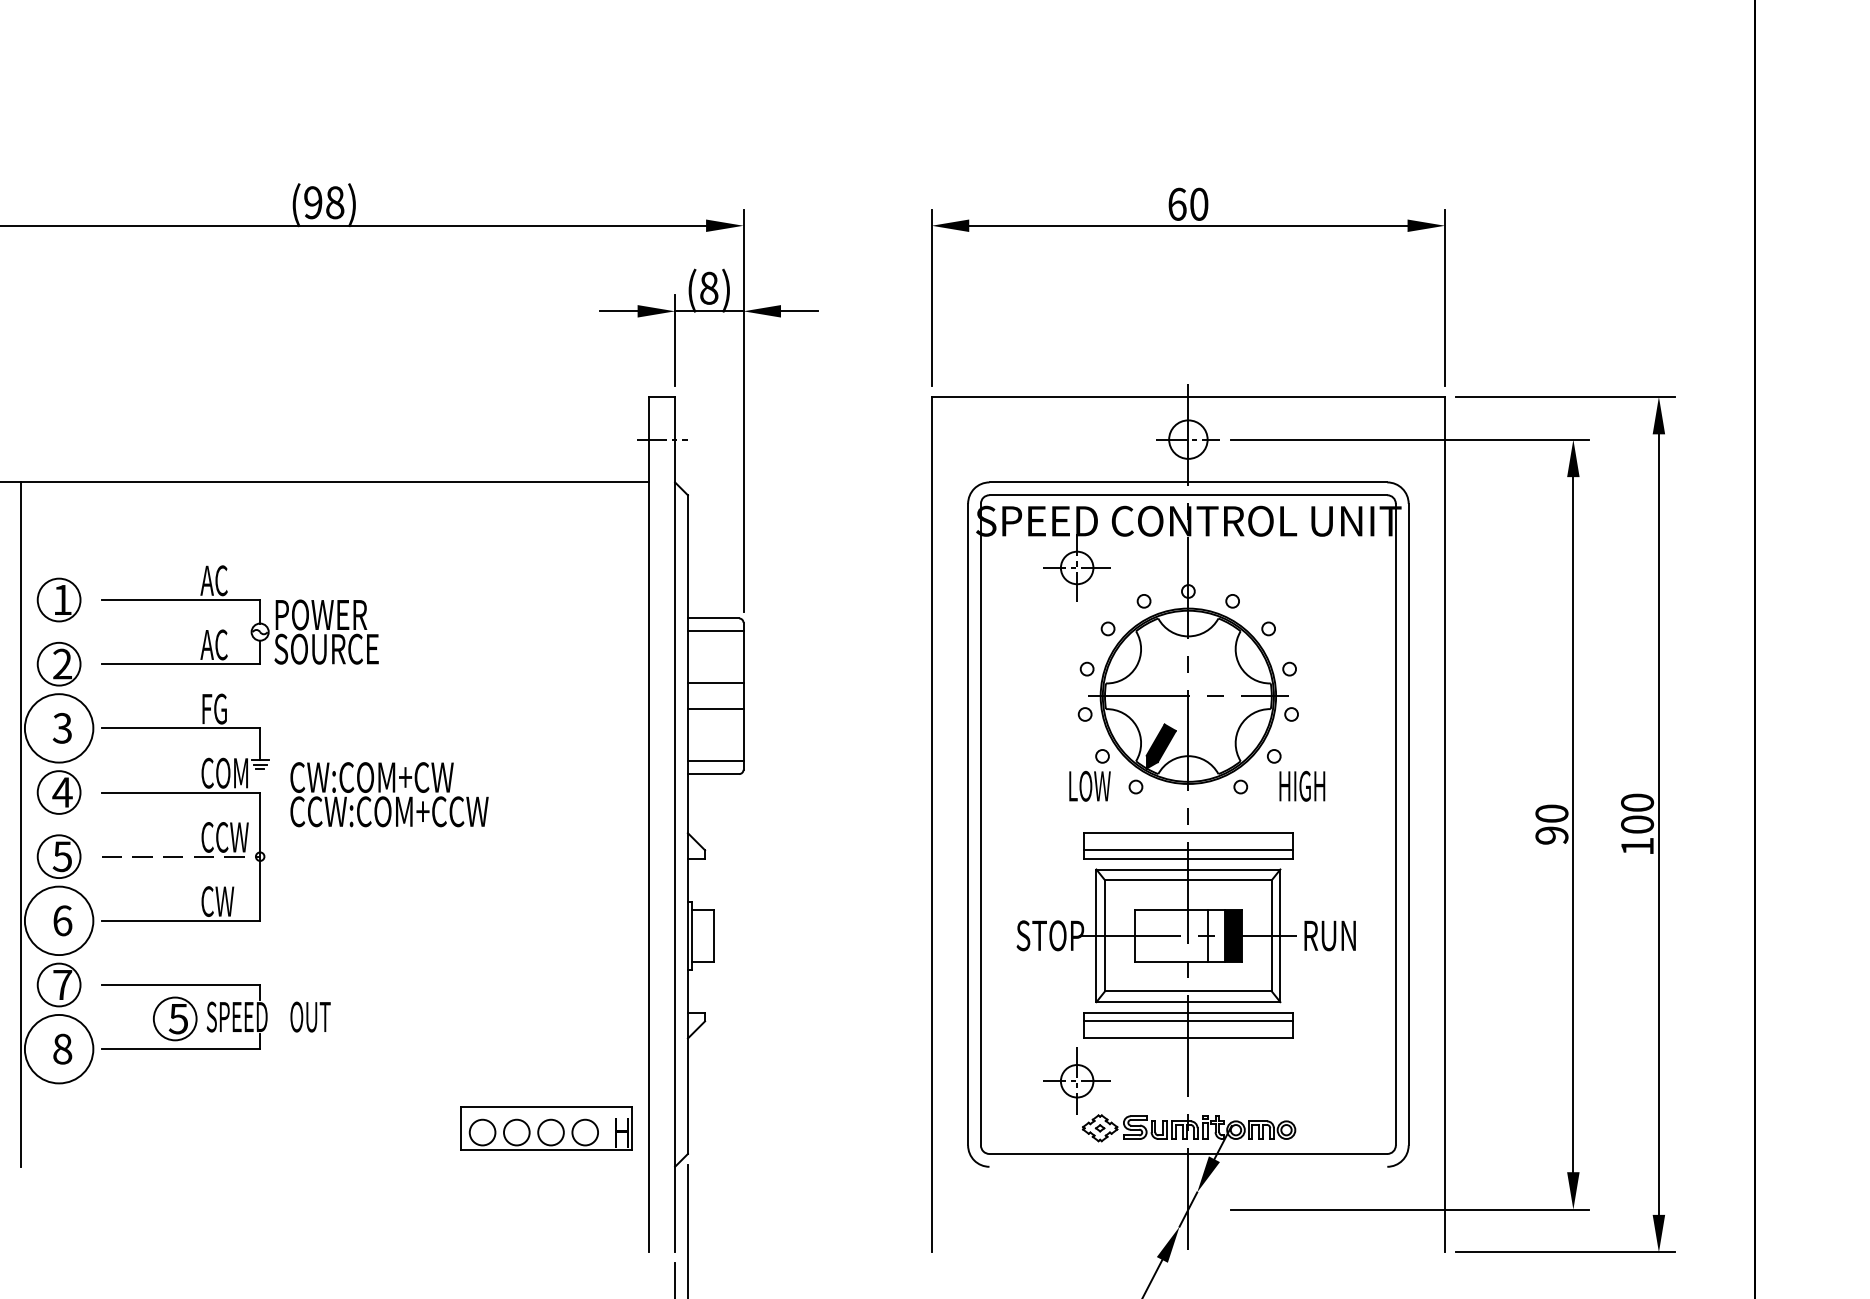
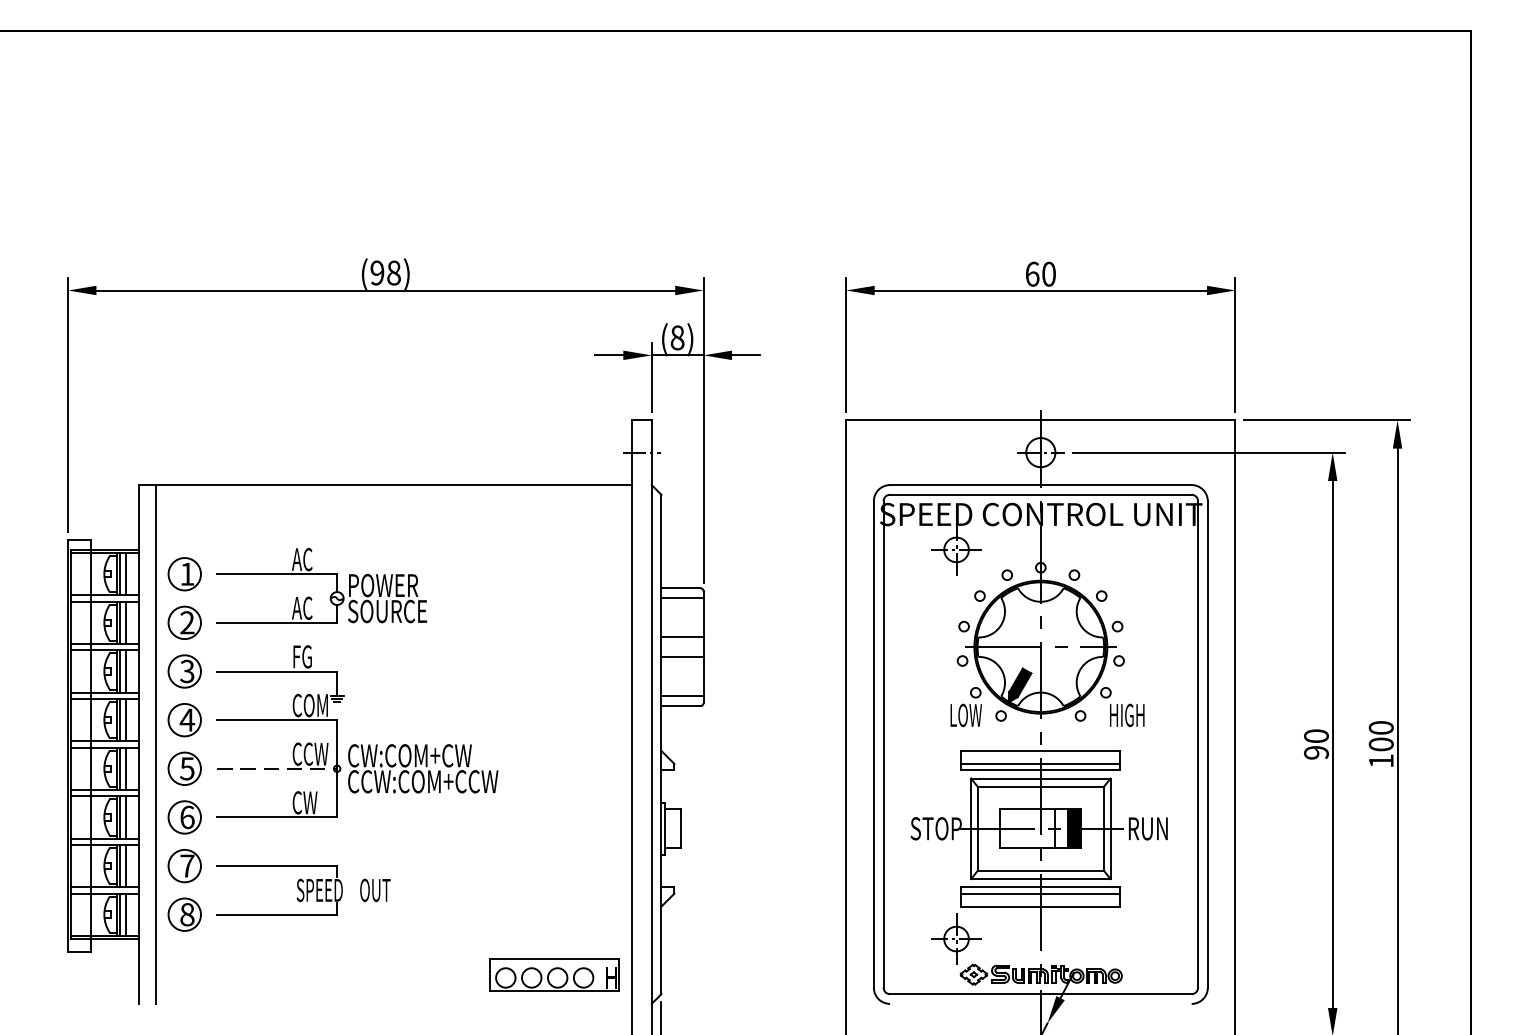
circle: (58, 728) -> (184, 671), size x0.62
text: (389, 794) -> (423, 768), moved
circle: (58, 920) -> (184, 817), size x0.62
part: (174, 1018) -> (272, 891), removed
circle: (58, 1048) -> (184, 914), size x0.62

